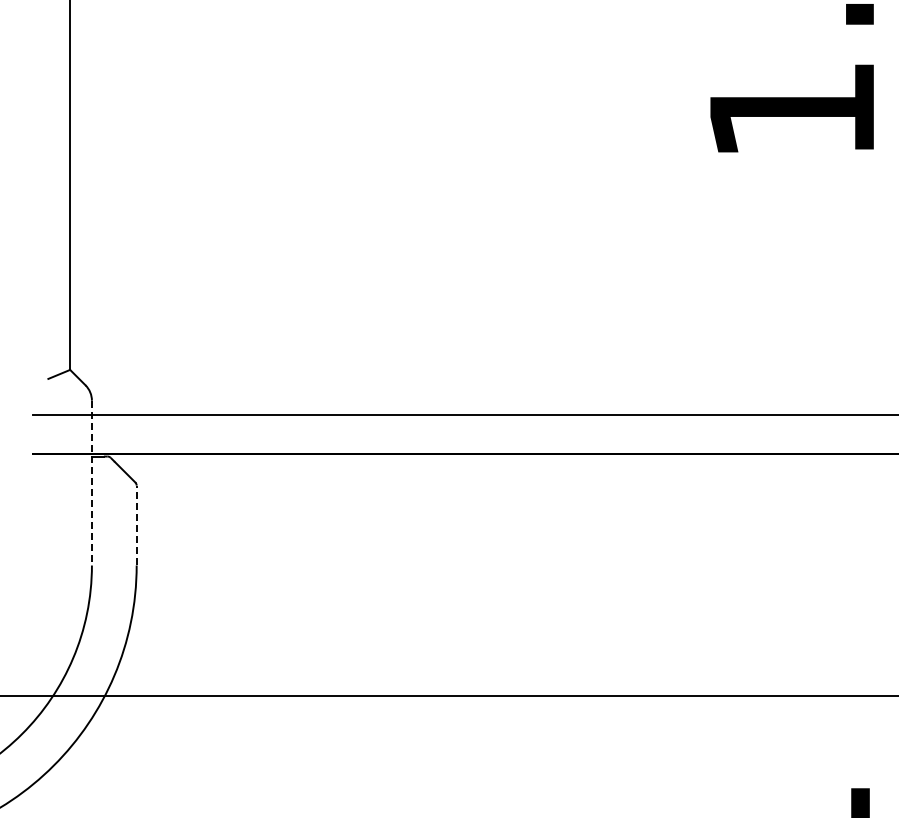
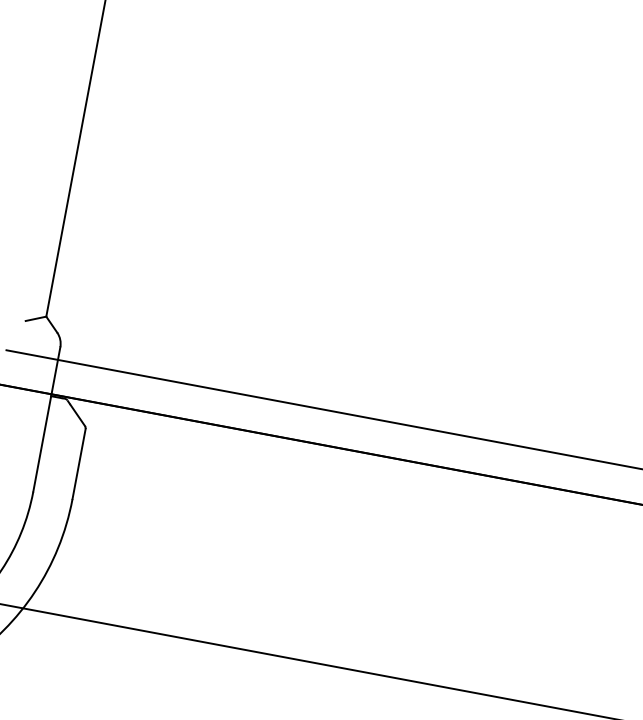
line: (91, 483) -> (46, 419), dashed -> solid
line: (136, 525) -> (78, 463), dashed -> solid

